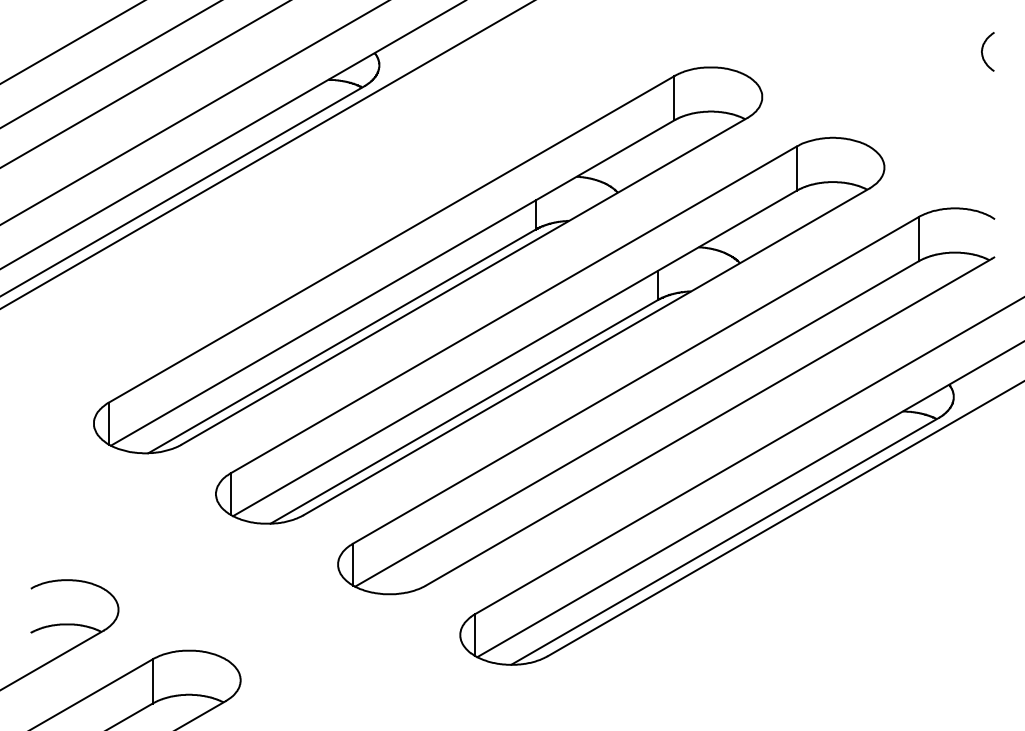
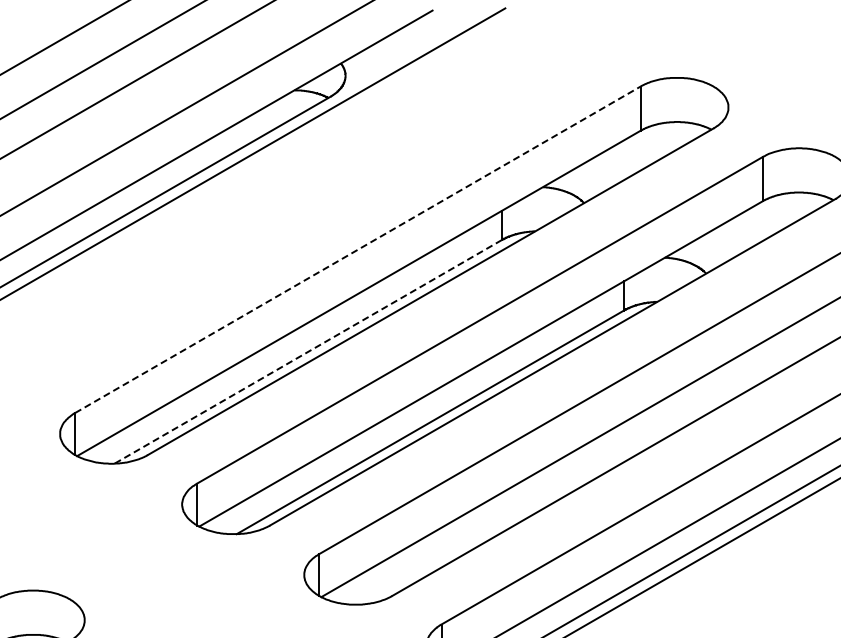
line: (392, 239) -> (358, 249), solid -> dashed
line: (342, 341) -> (308, 351), solid -> dashed

